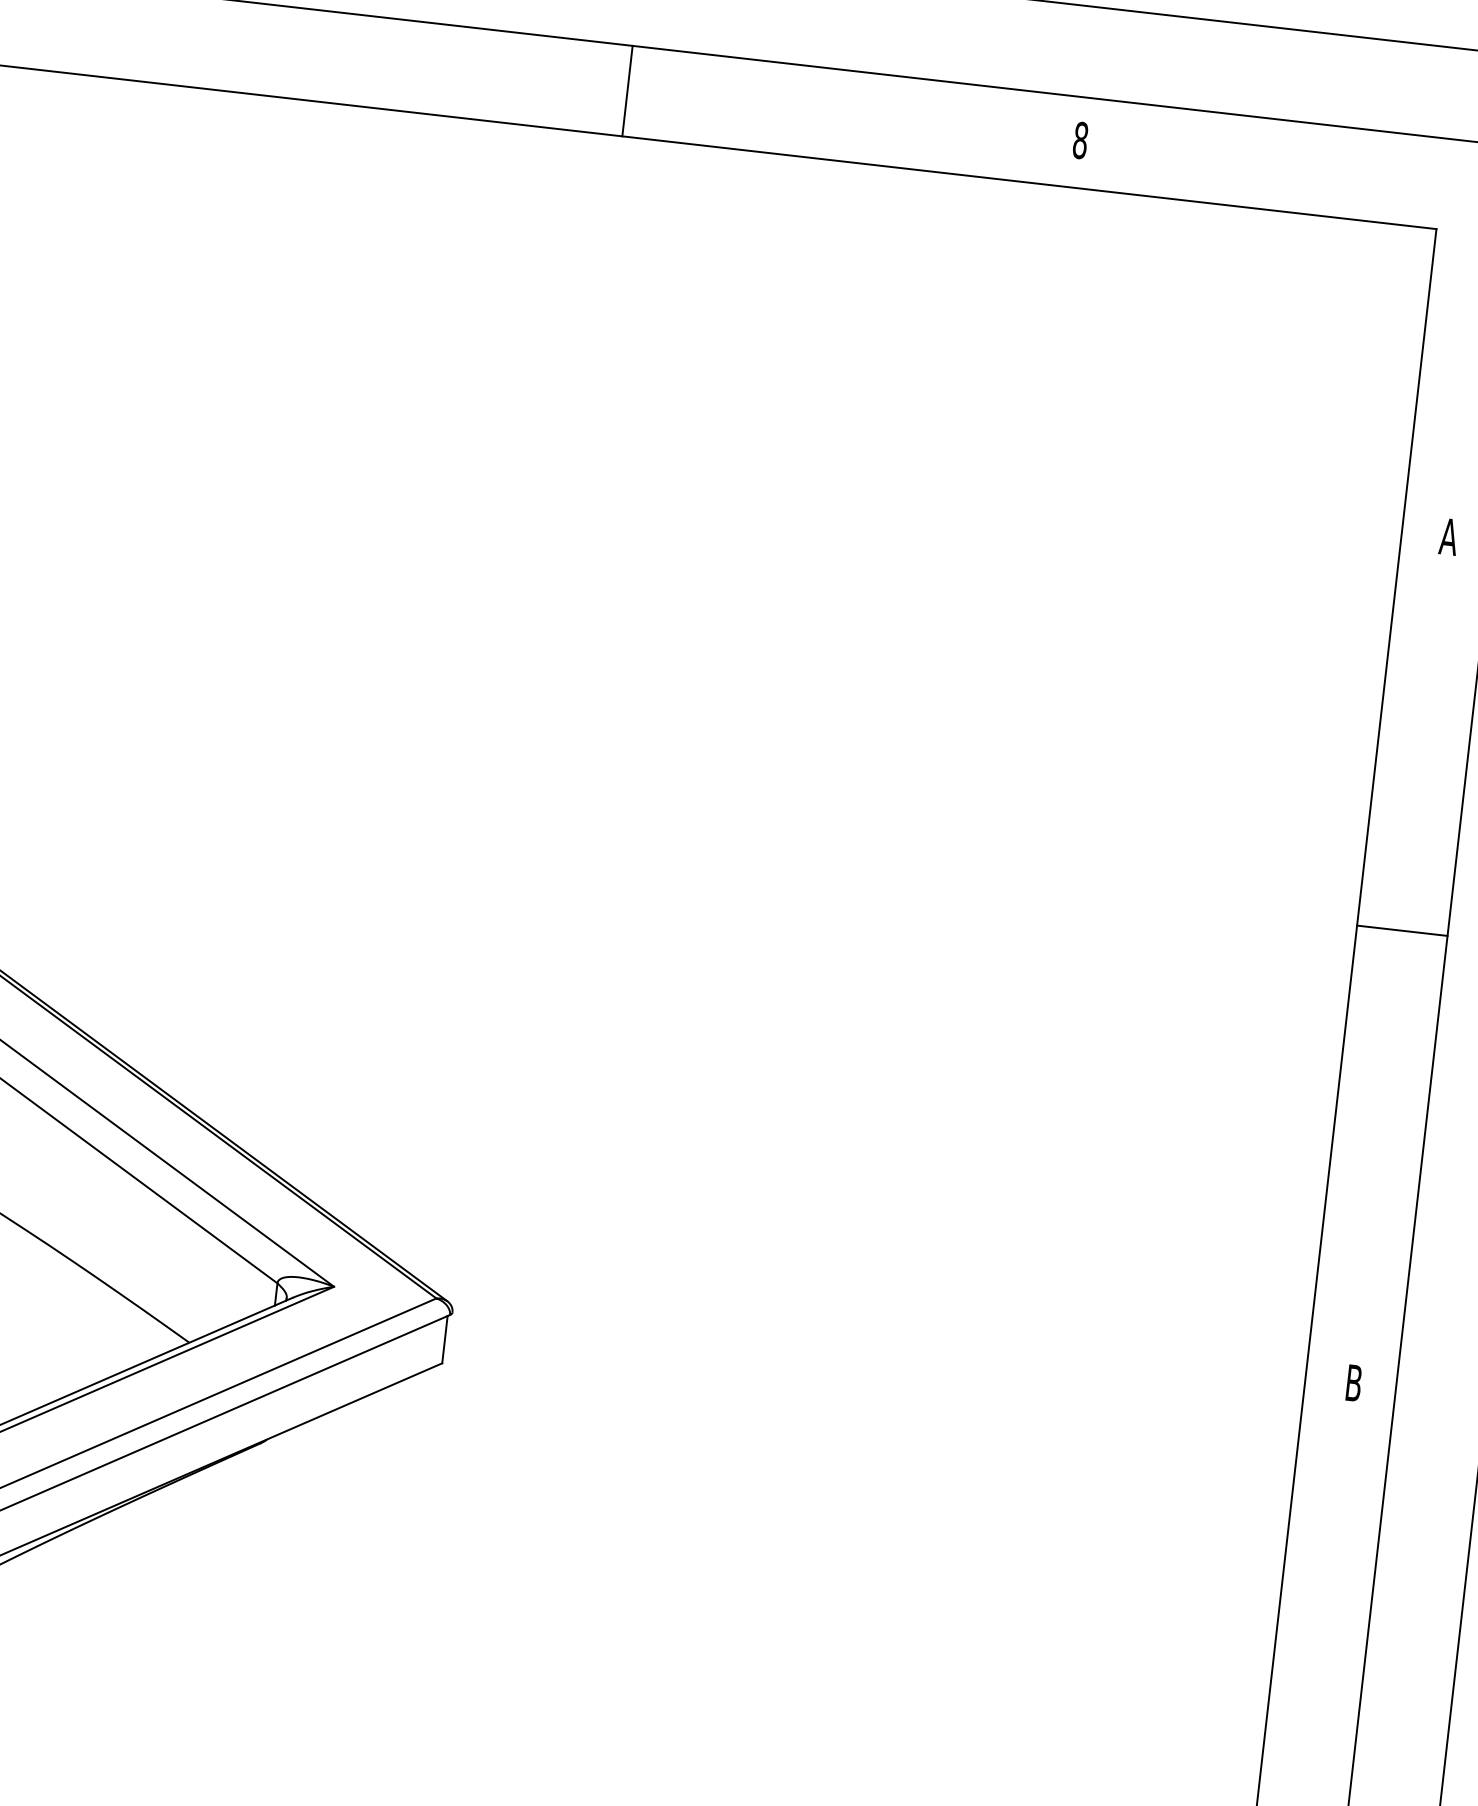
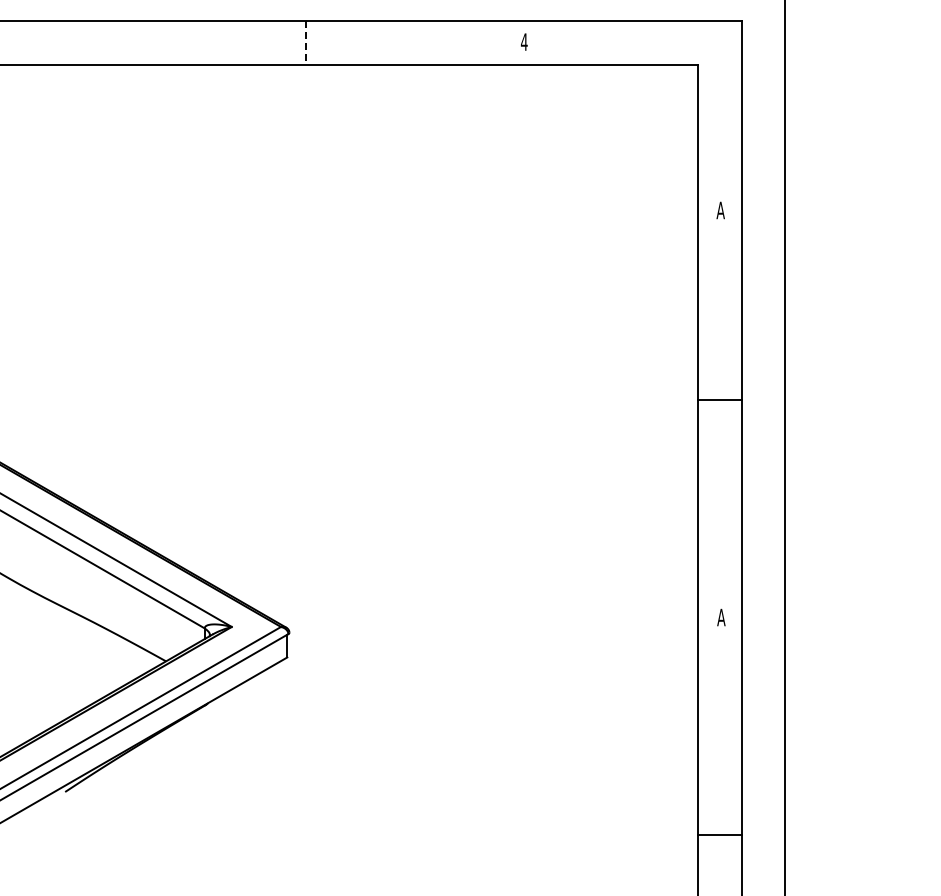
line: (627, 91) -> (306, 43), solid -> dashed
text: (1078, 141) -> (523, 42), 8 -> 4
text: (1354, 1383) -> (721, 617), B -> A

